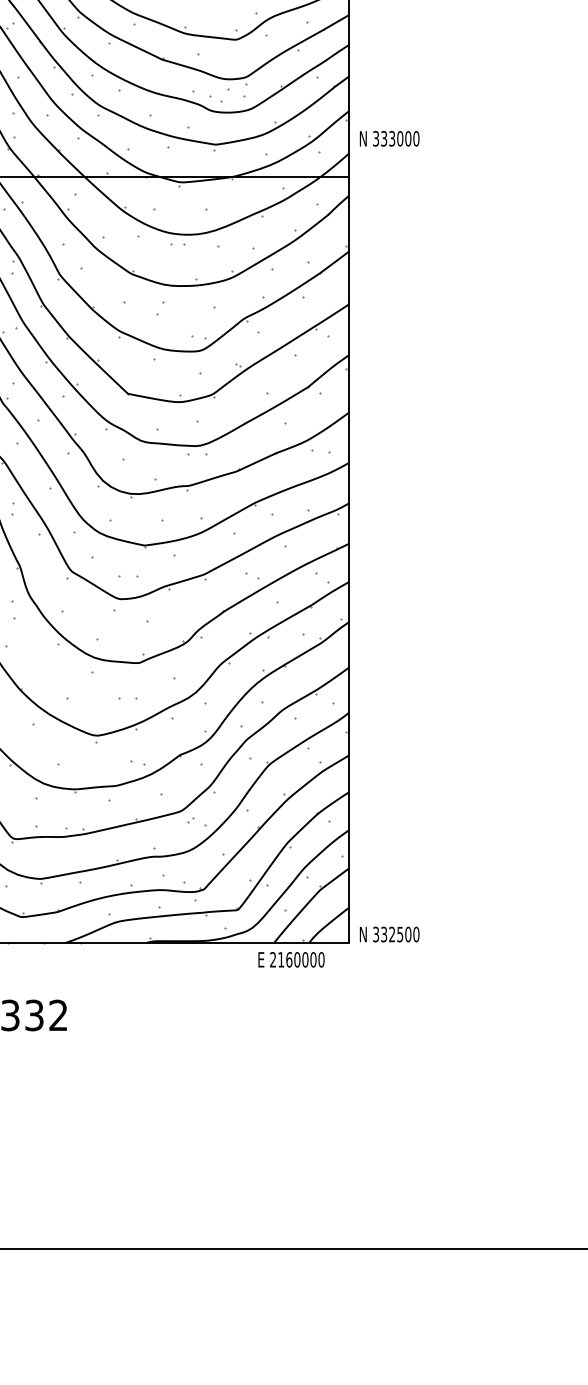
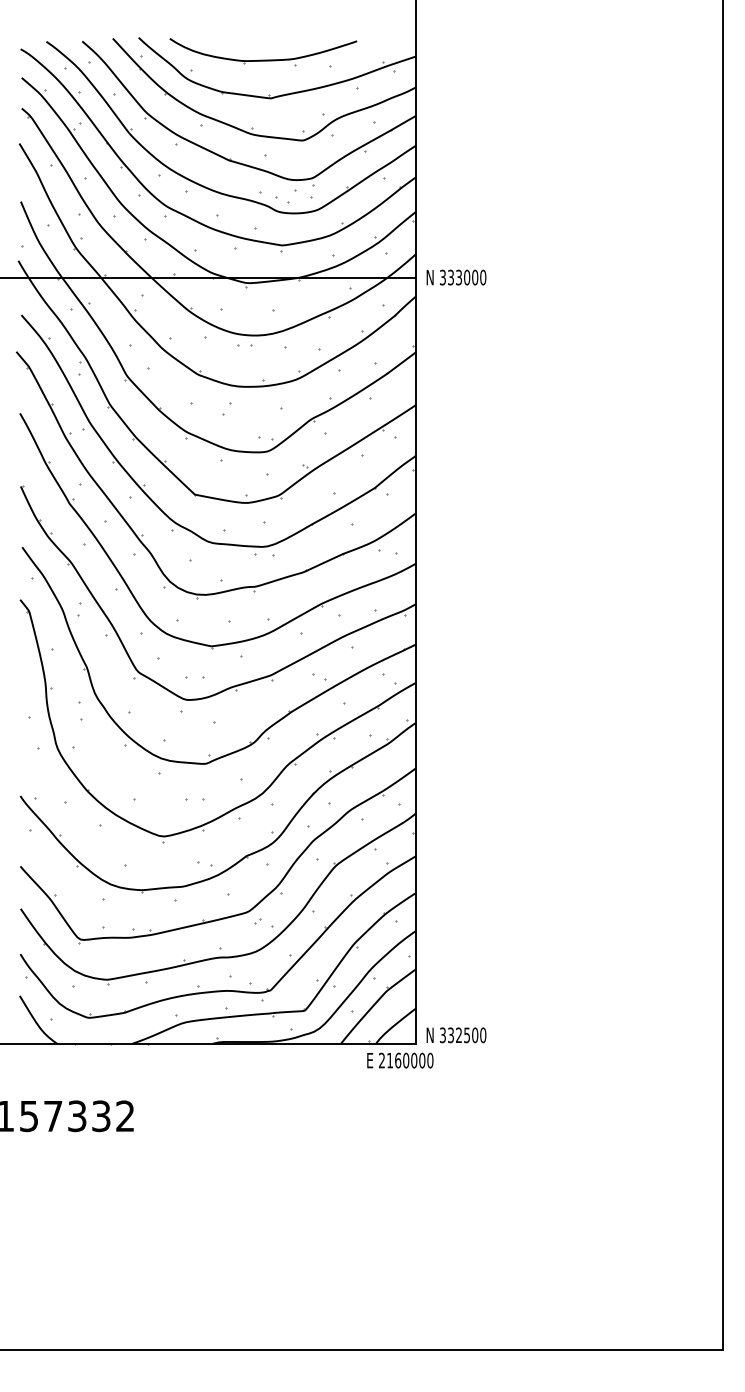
text: (389, 138) -> (456, 277), moved
text: (291, 959) -> (400, 1060), moved

